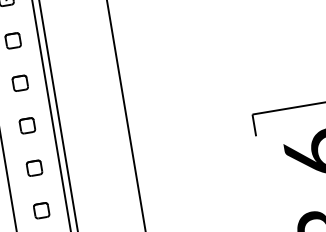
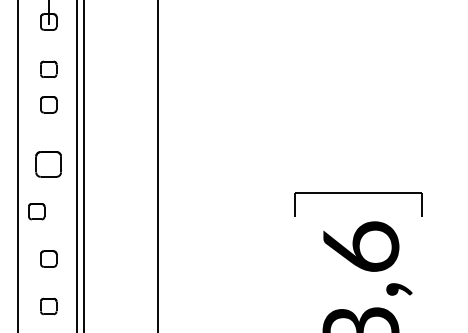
part: (20, 83) -> (48, 104), moved
part: (27, 125) -> (48, 163), size x1.6
part: (34, 168) -> (36, 211), moved

